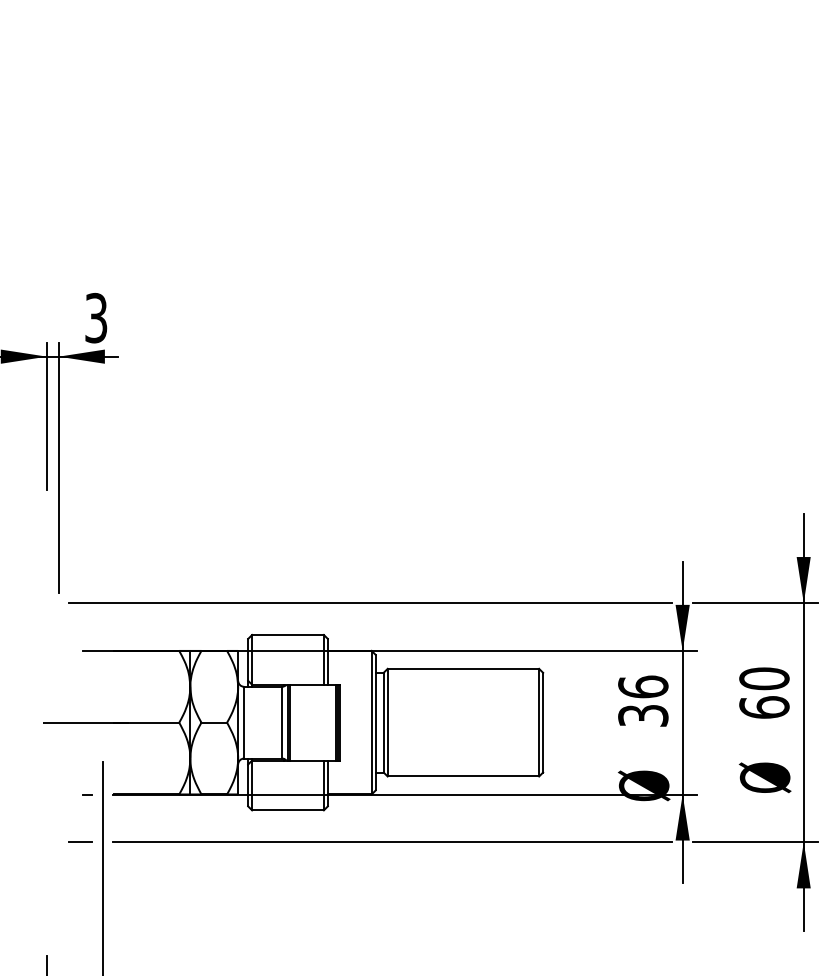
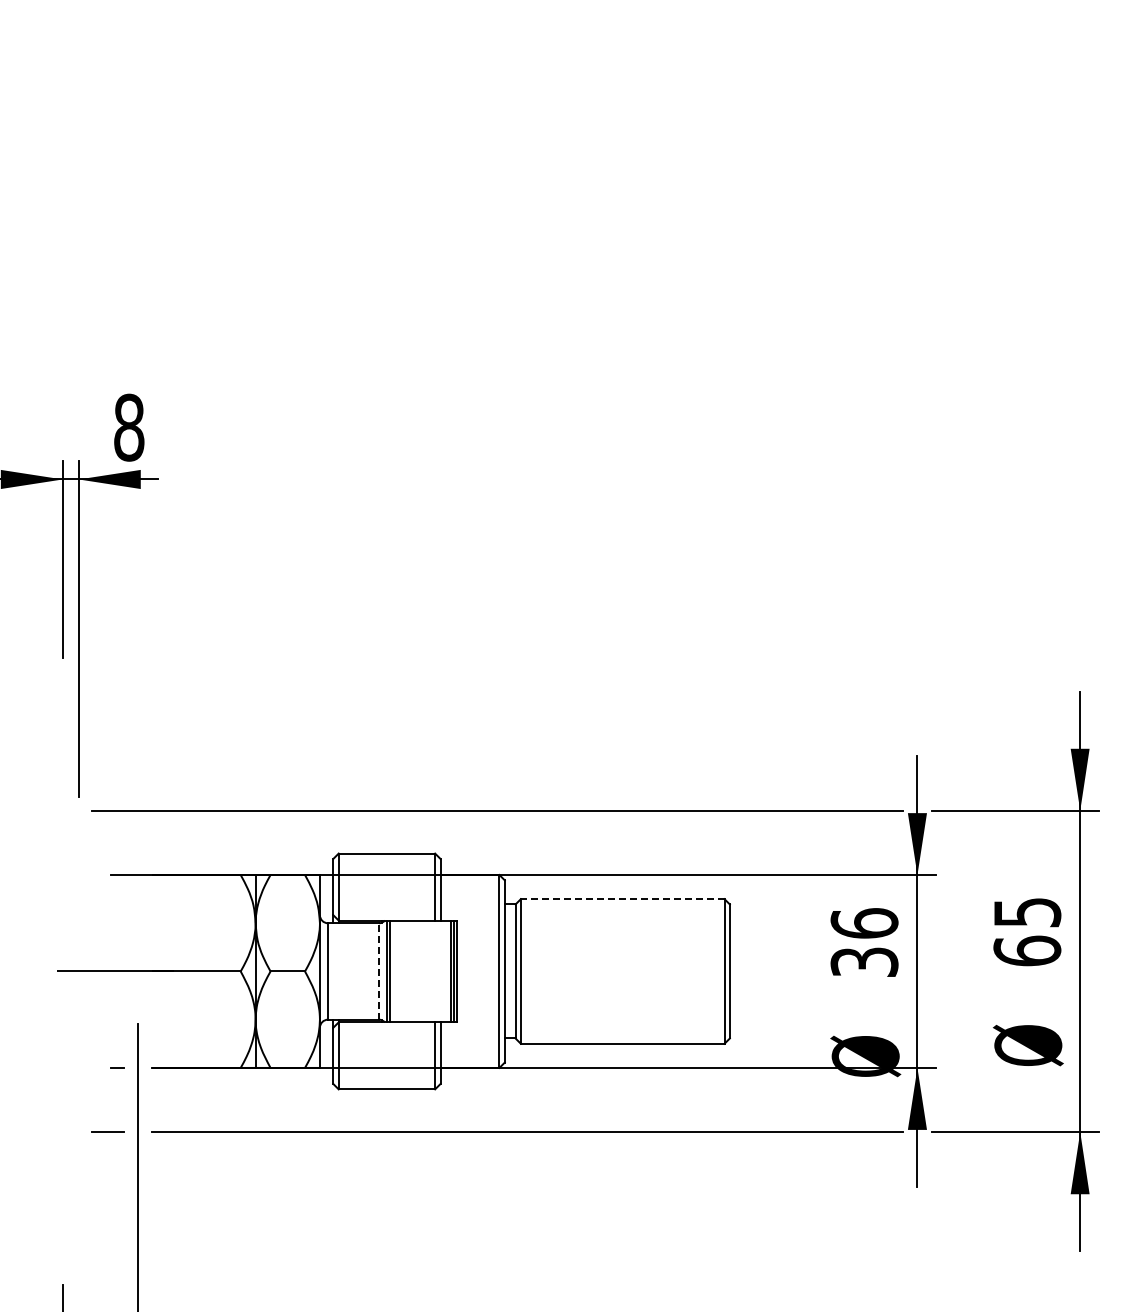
text: (96, 318) -> (129, 427), 3 -> 8
line: (463, 669) -> (622, 899), solid -> dashed
text: (764, 678) -> (1027, 912), 60 -> 65
line: (281, 721) -> (378, 970), solid -> dashed

